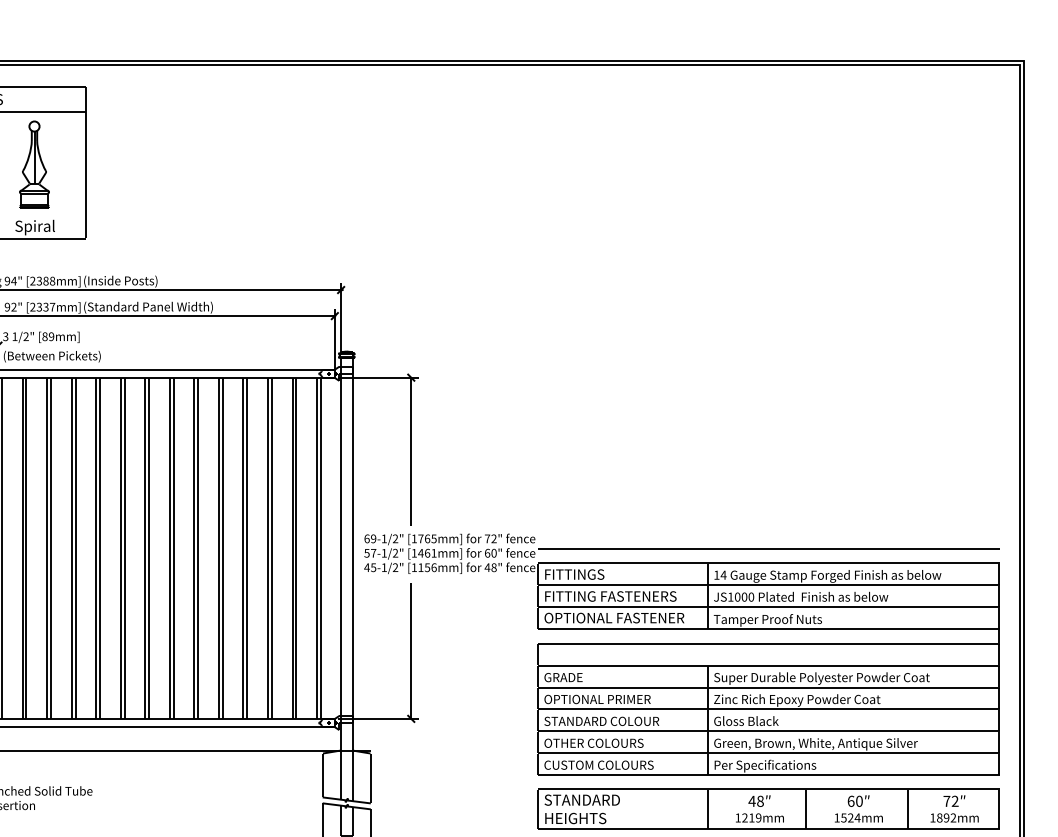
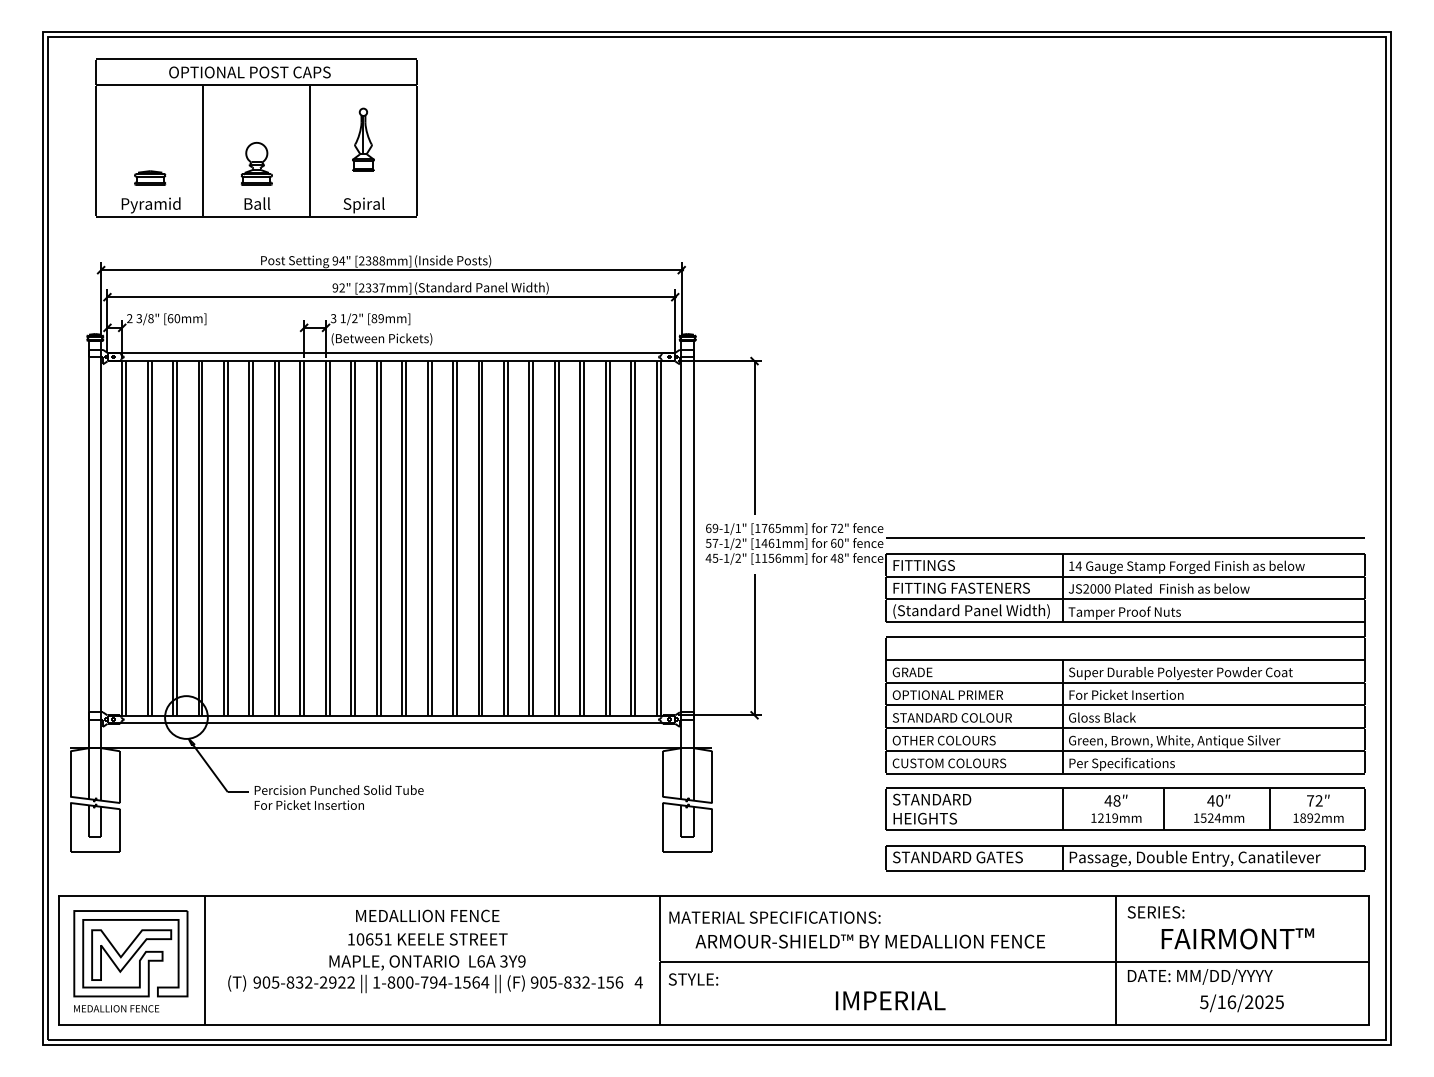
part: (34, 164) -> (363, 139), size x0.7
text: (394, 537) -> (737, 527), 69-1/2" -> 69-1/1"
text: (731, 596) -> (1086, 588), JS1000 -> JS2000
text: (619, 618) -> (970, 611), OPTIONAL FASTENER -> (Standard Panel Width)
text: (796, 699) -> (1154, 695), Zinc Rich Epoxy Powder Coat -> For Picket Insertion
text: (850, 800) -> (1210, 800), 60 -> 40

